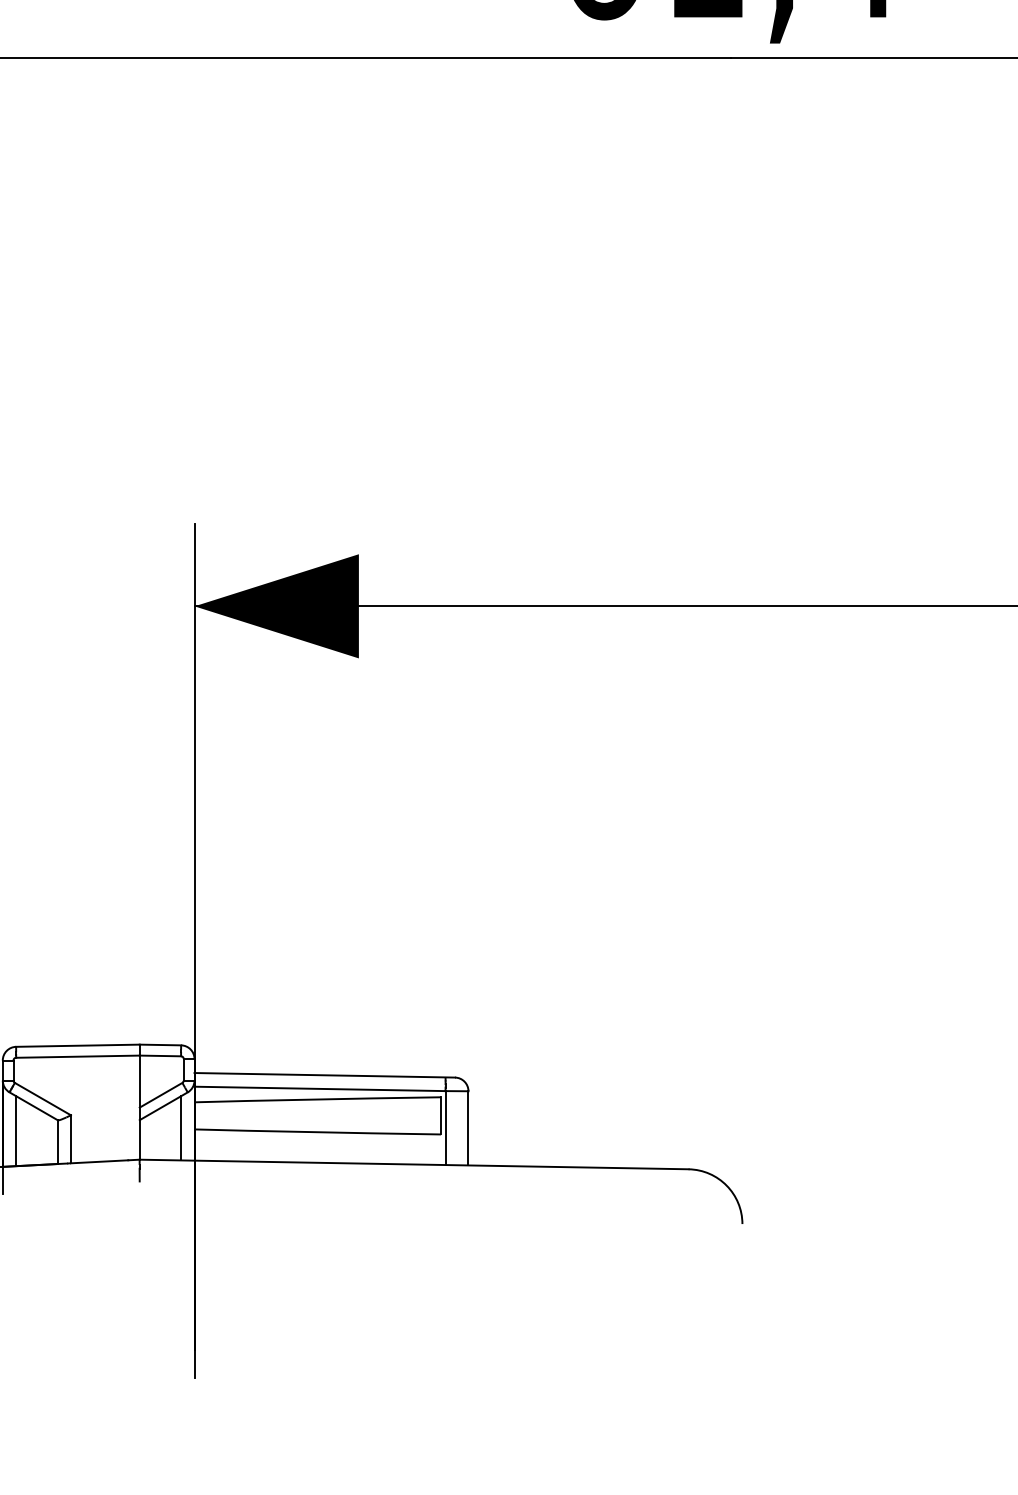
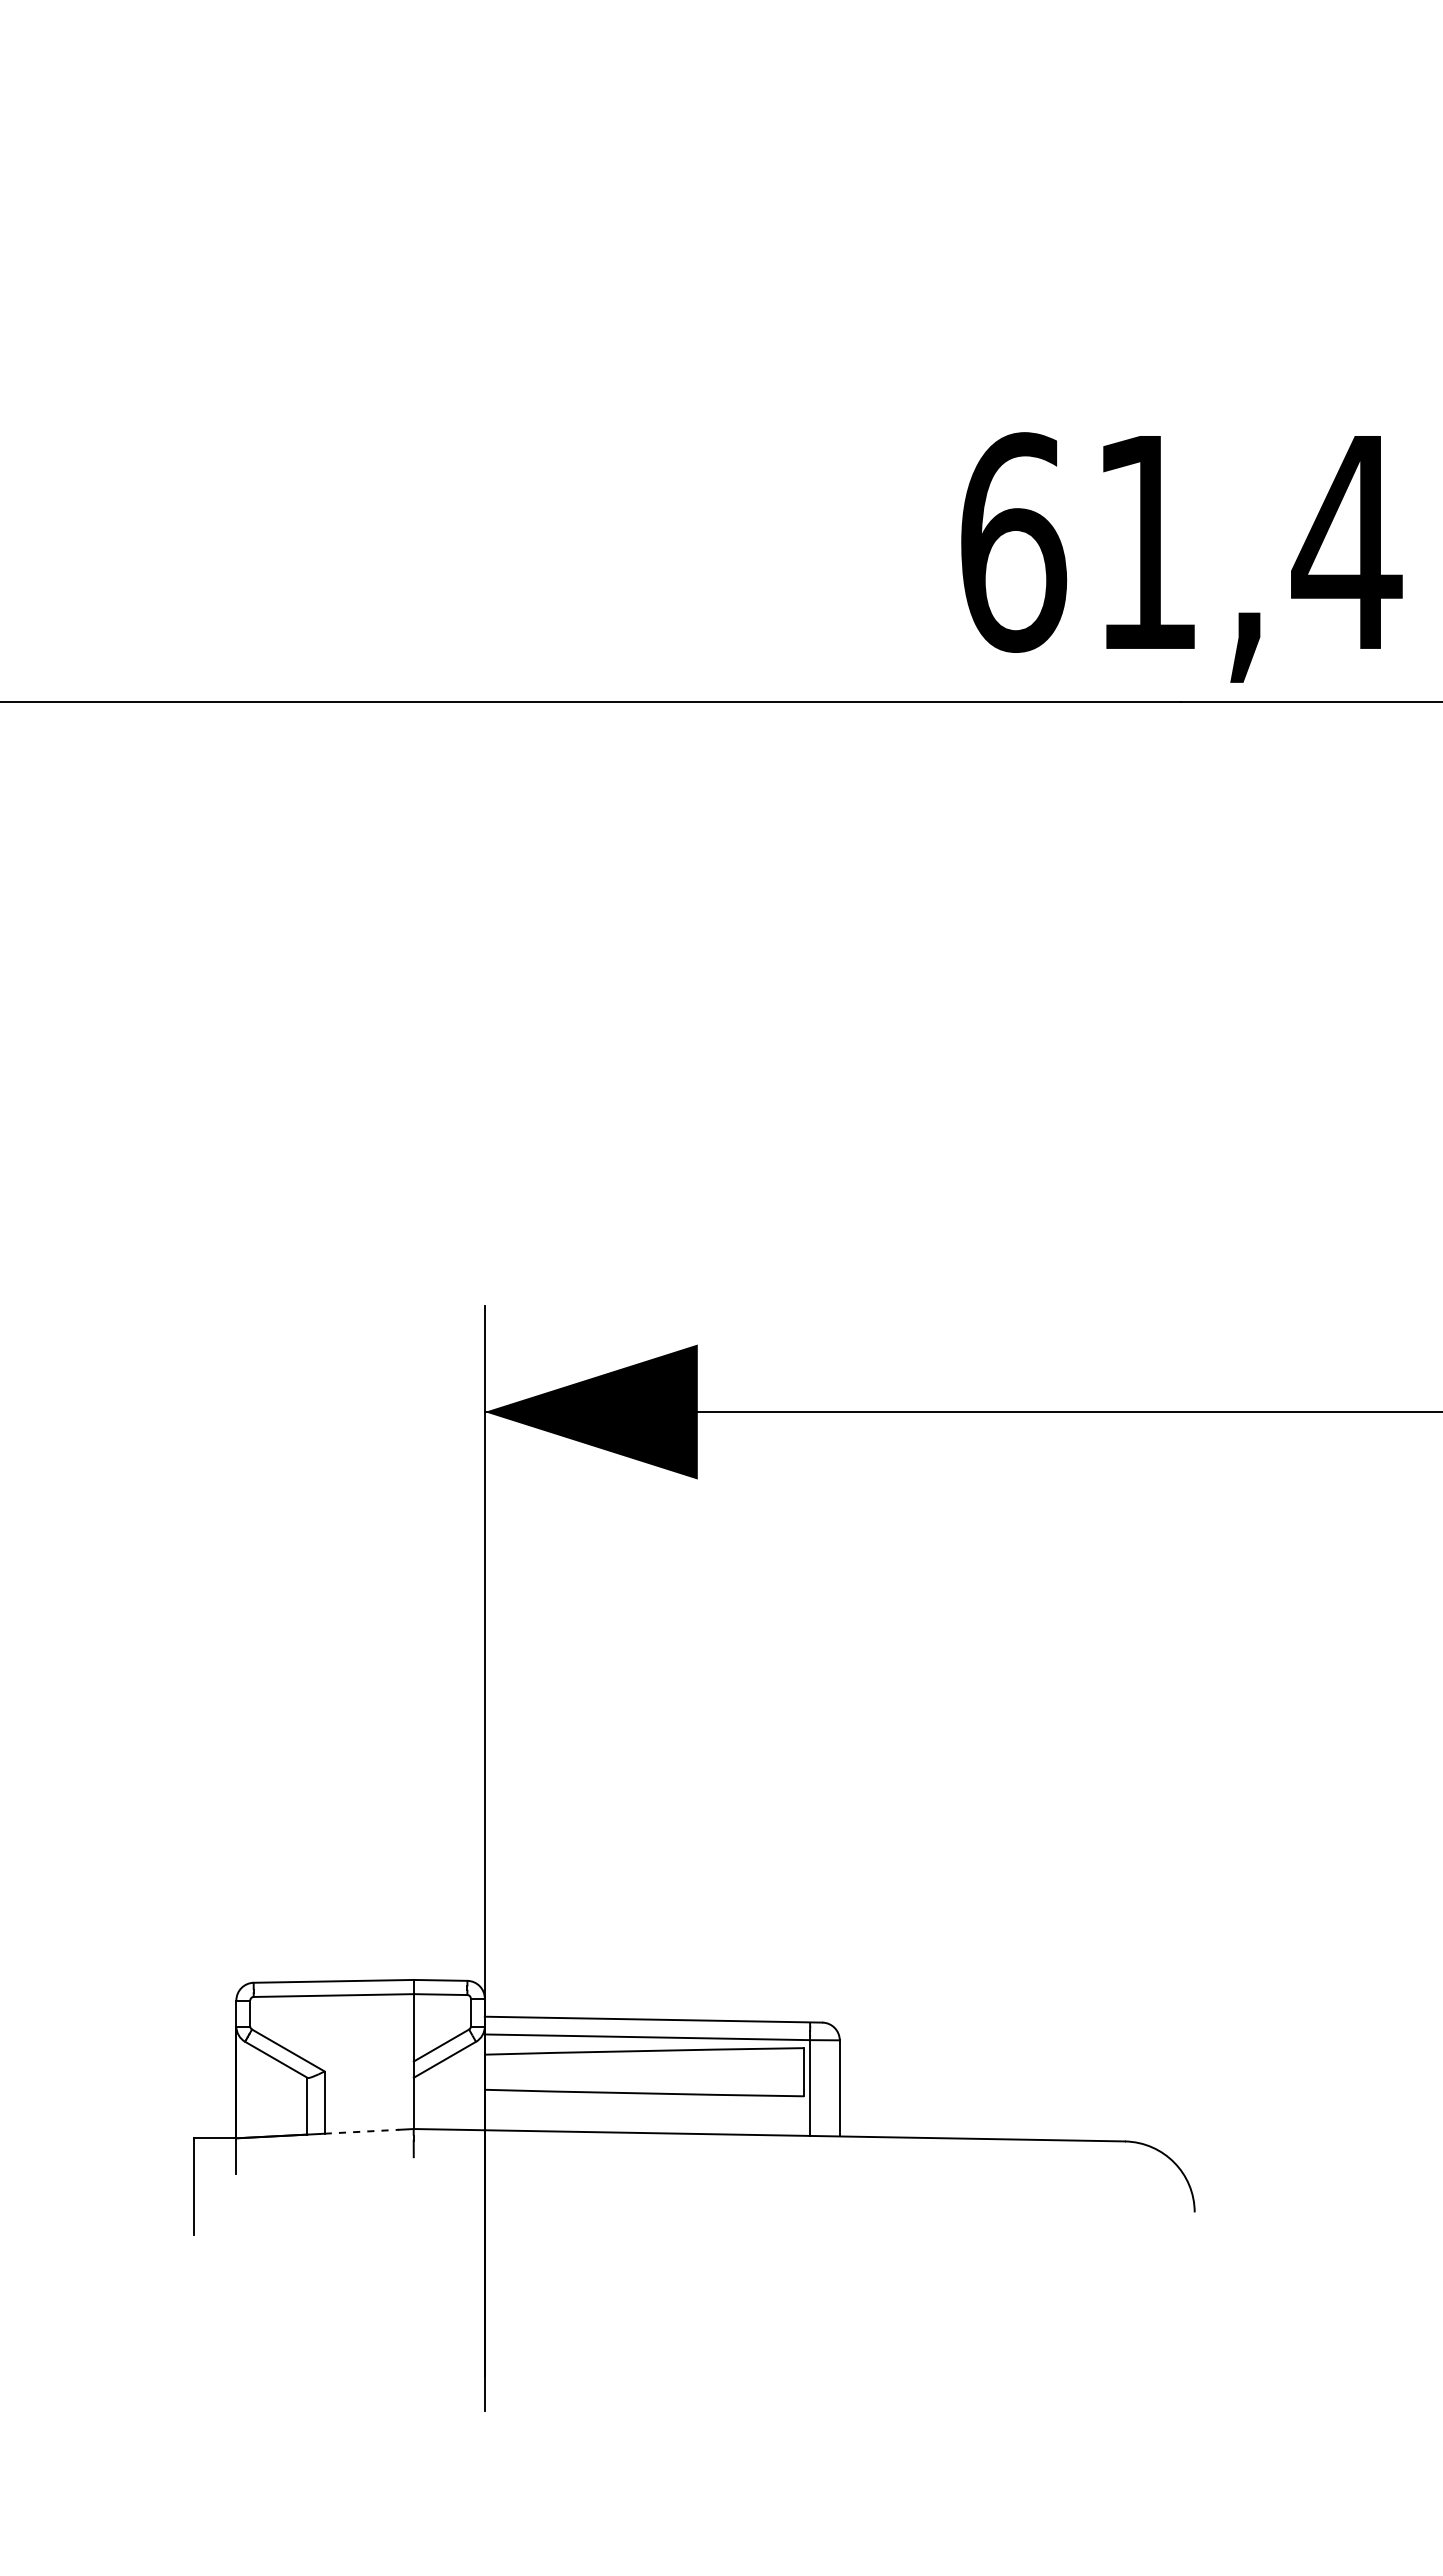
line: (181, 1127) -> (467, 2087), removed
line: (16, 1130) -> (253, 2091), removed
line: (100, 1161) -> (362, 2131), solid -> dashed

